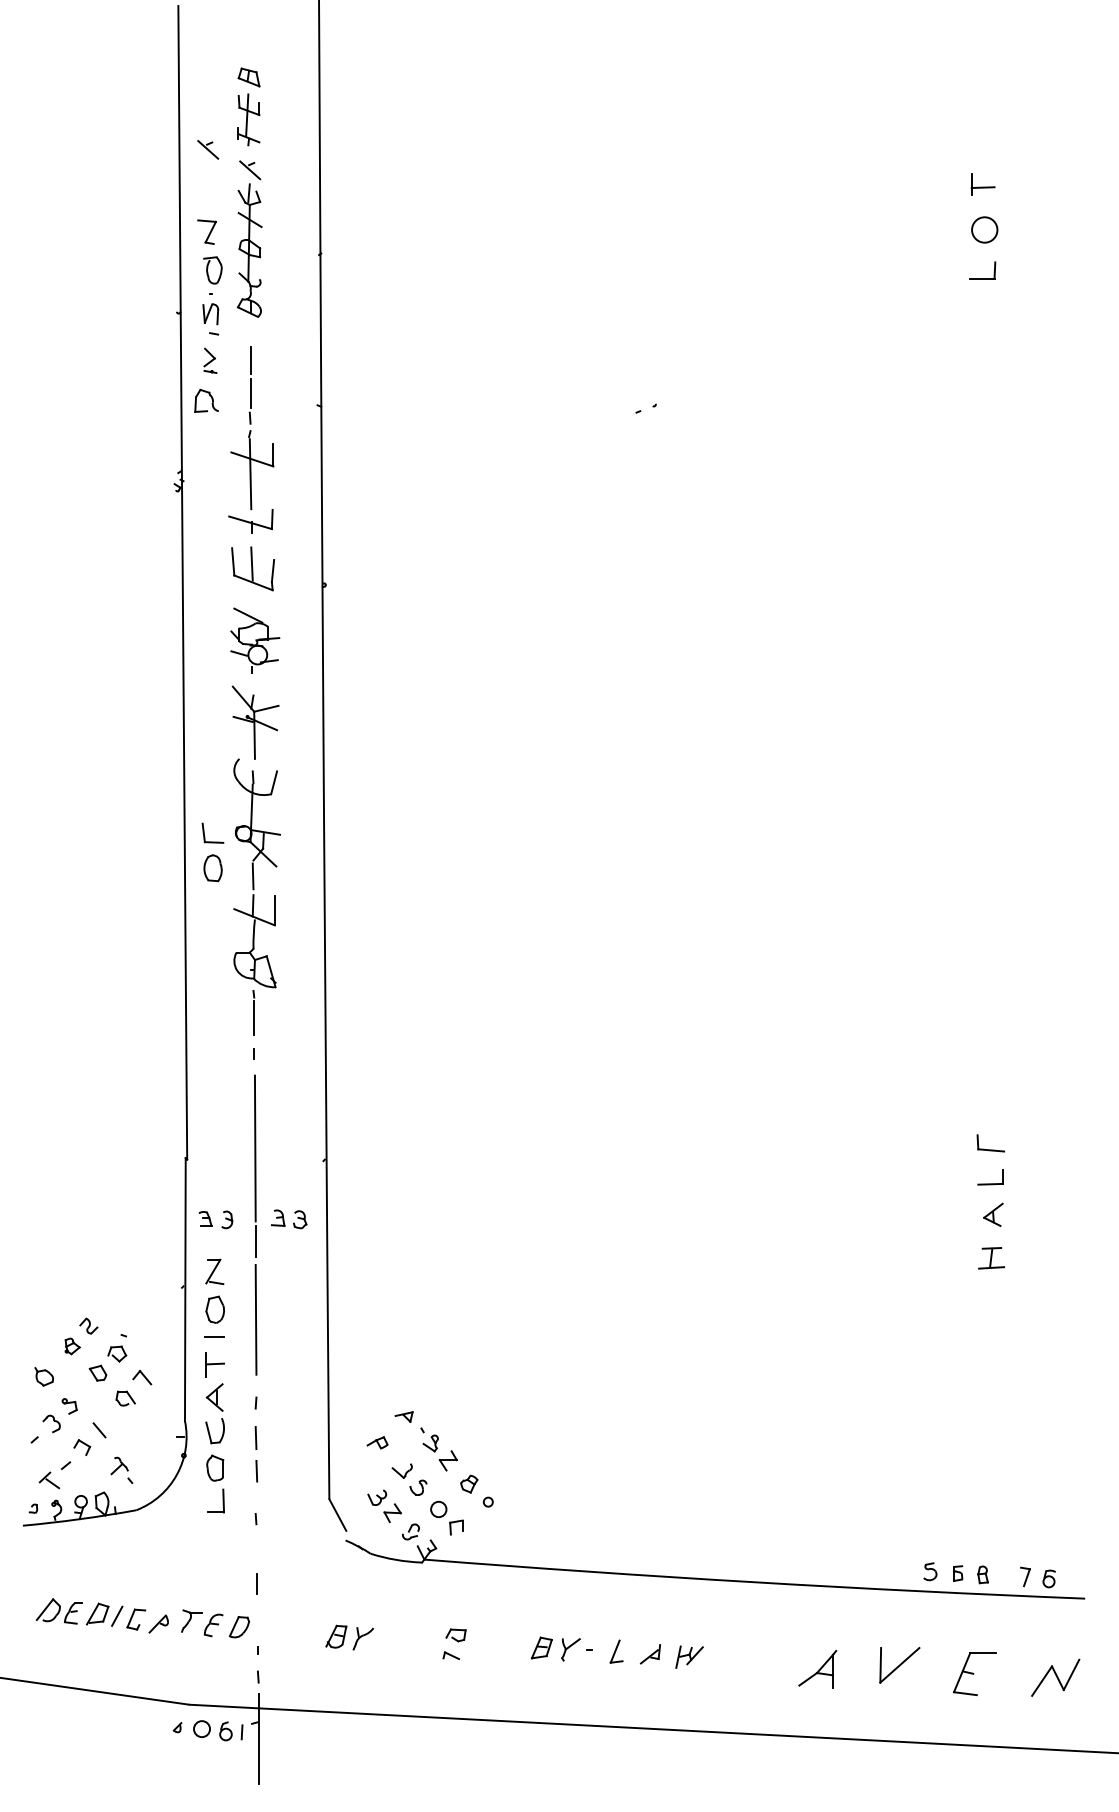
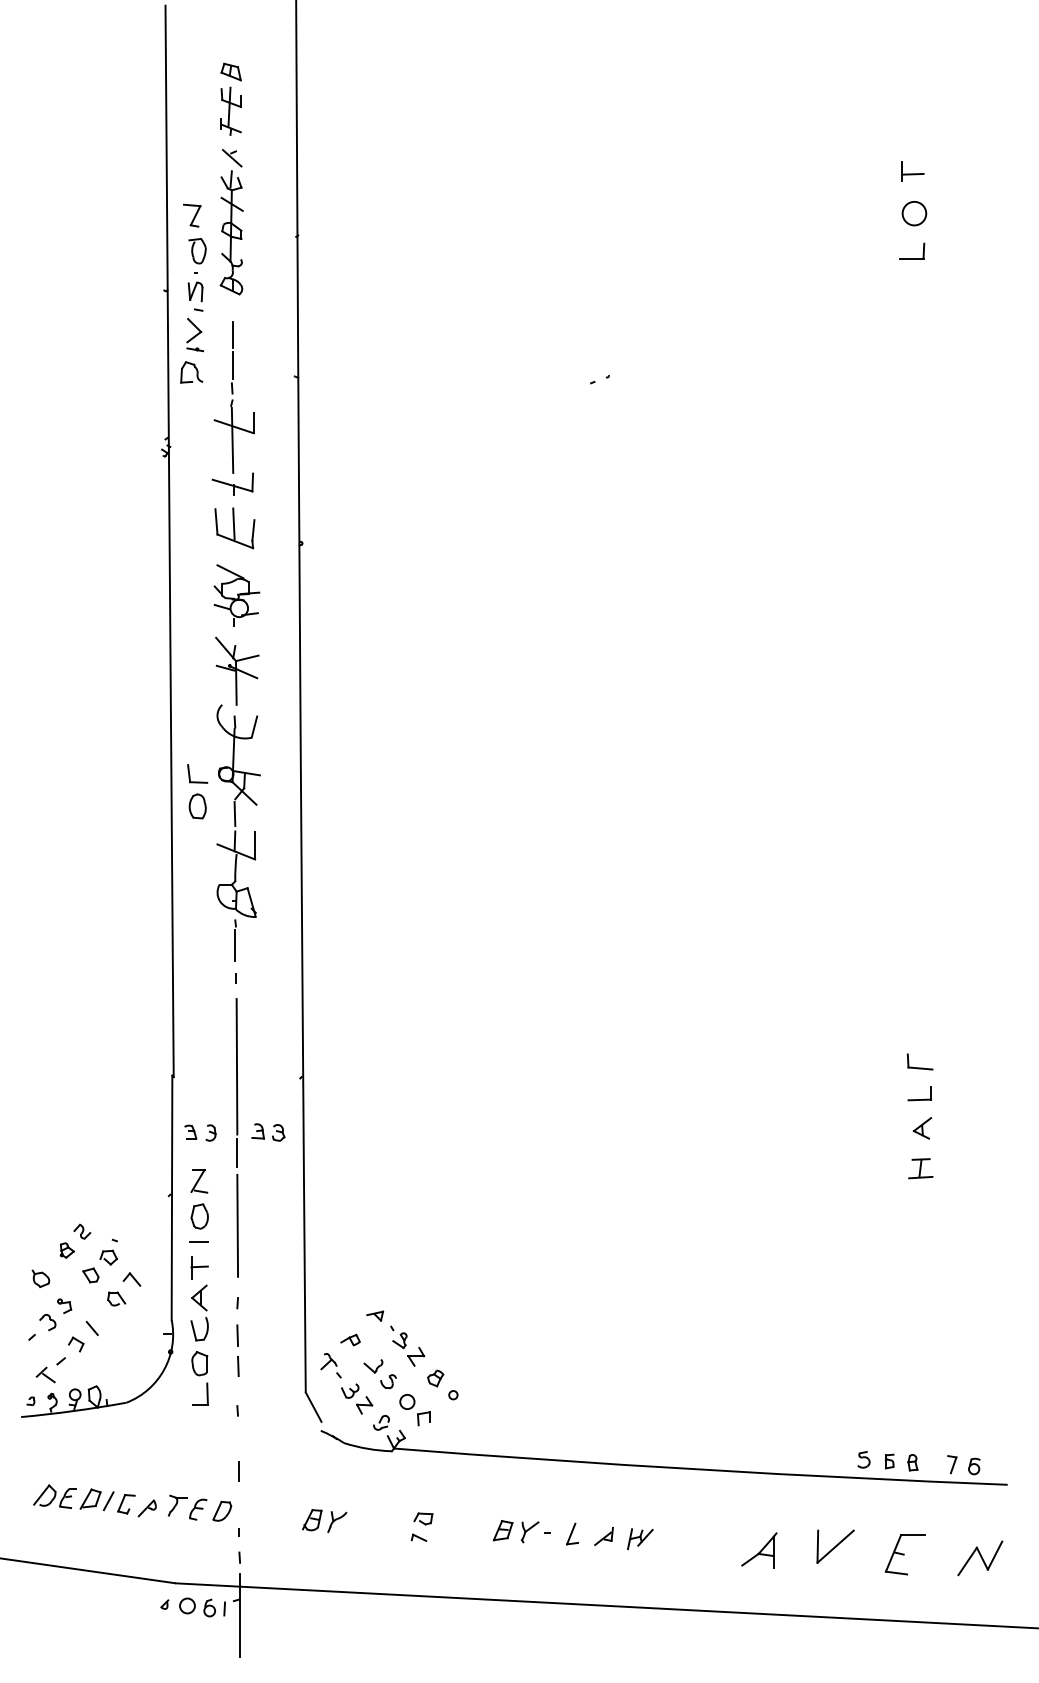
part: (208, 150) -> (193, 139), removed
part: (210, 361) -> (195, 335), size x1.43
part: (121, 1470) -> (330, 1365), moved

